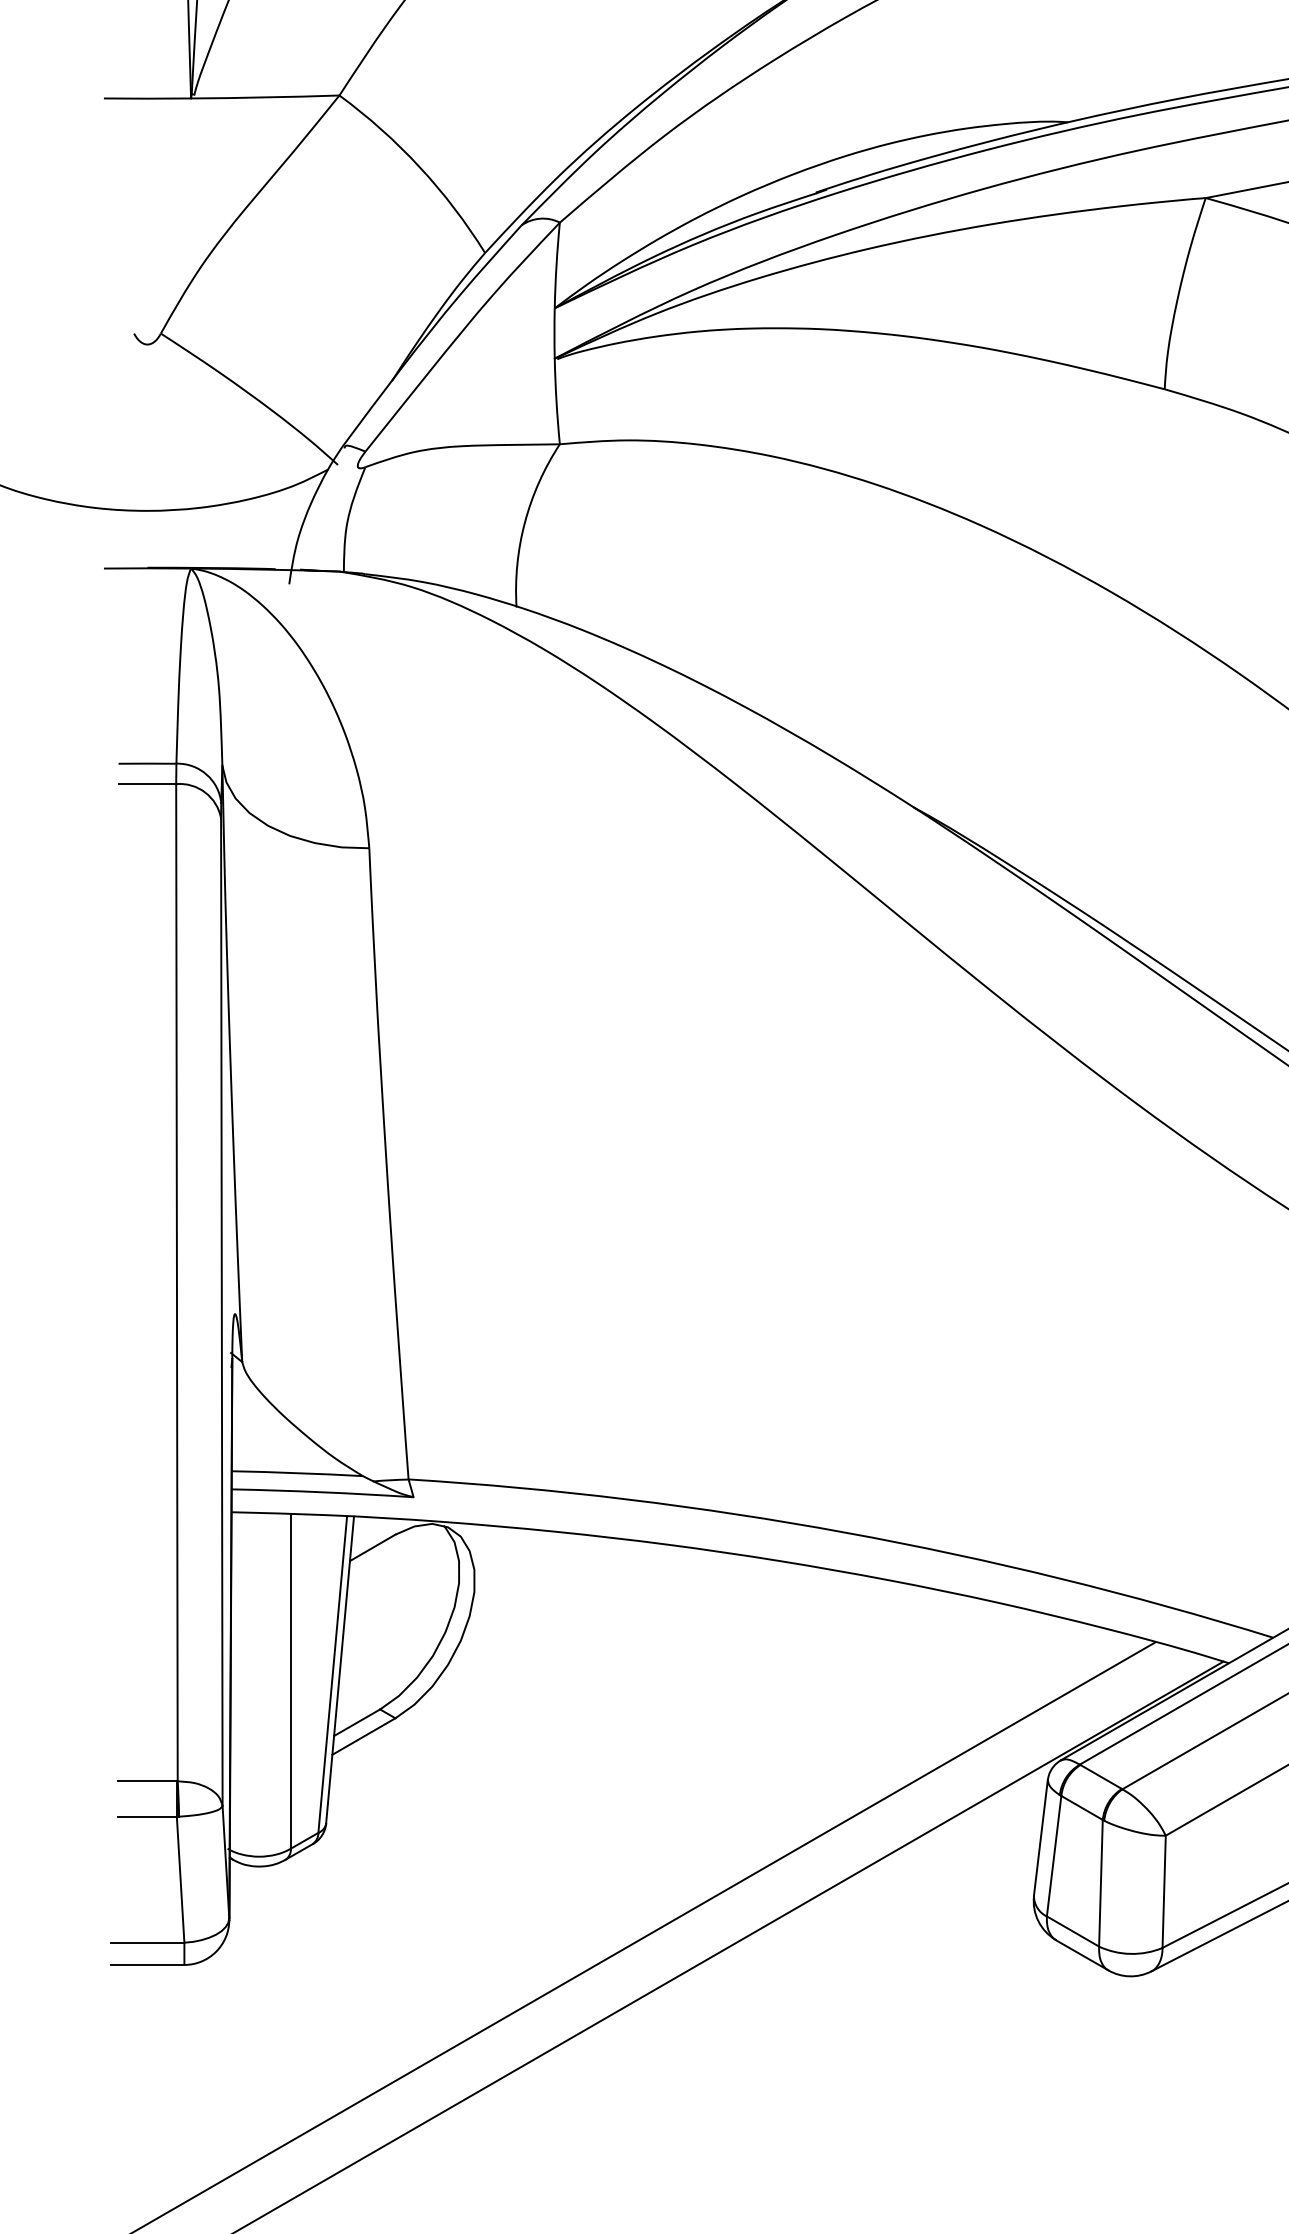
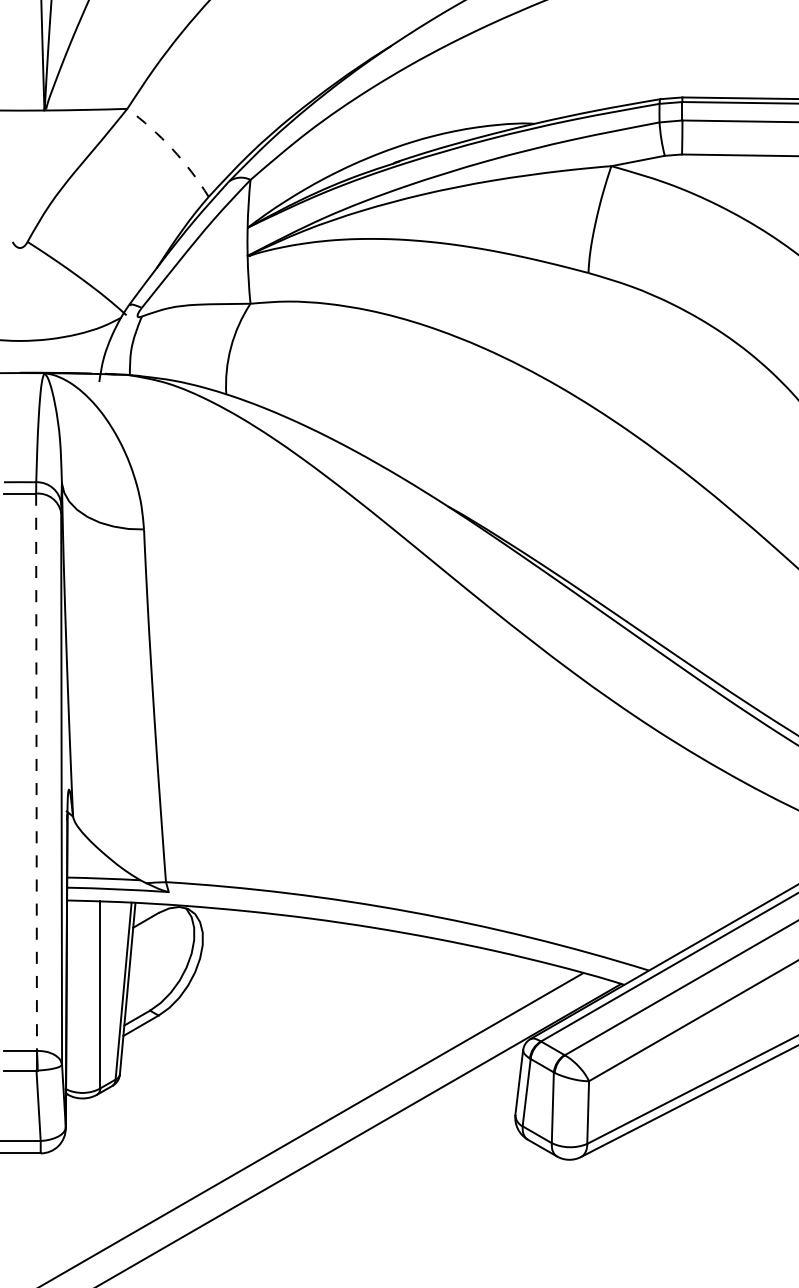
arc: (420, 166) -> (172, 148), solid -> dashed
line: (176, 1283) -> (36, 772), solid -> dashed

